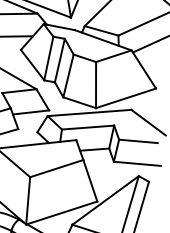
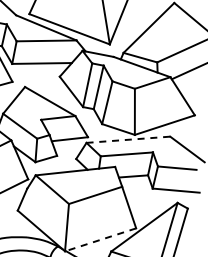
line: (89, 112) -> (128, 139), solid -> dashed
line: (61, 213) -> (100, 240), solid -> dashed

